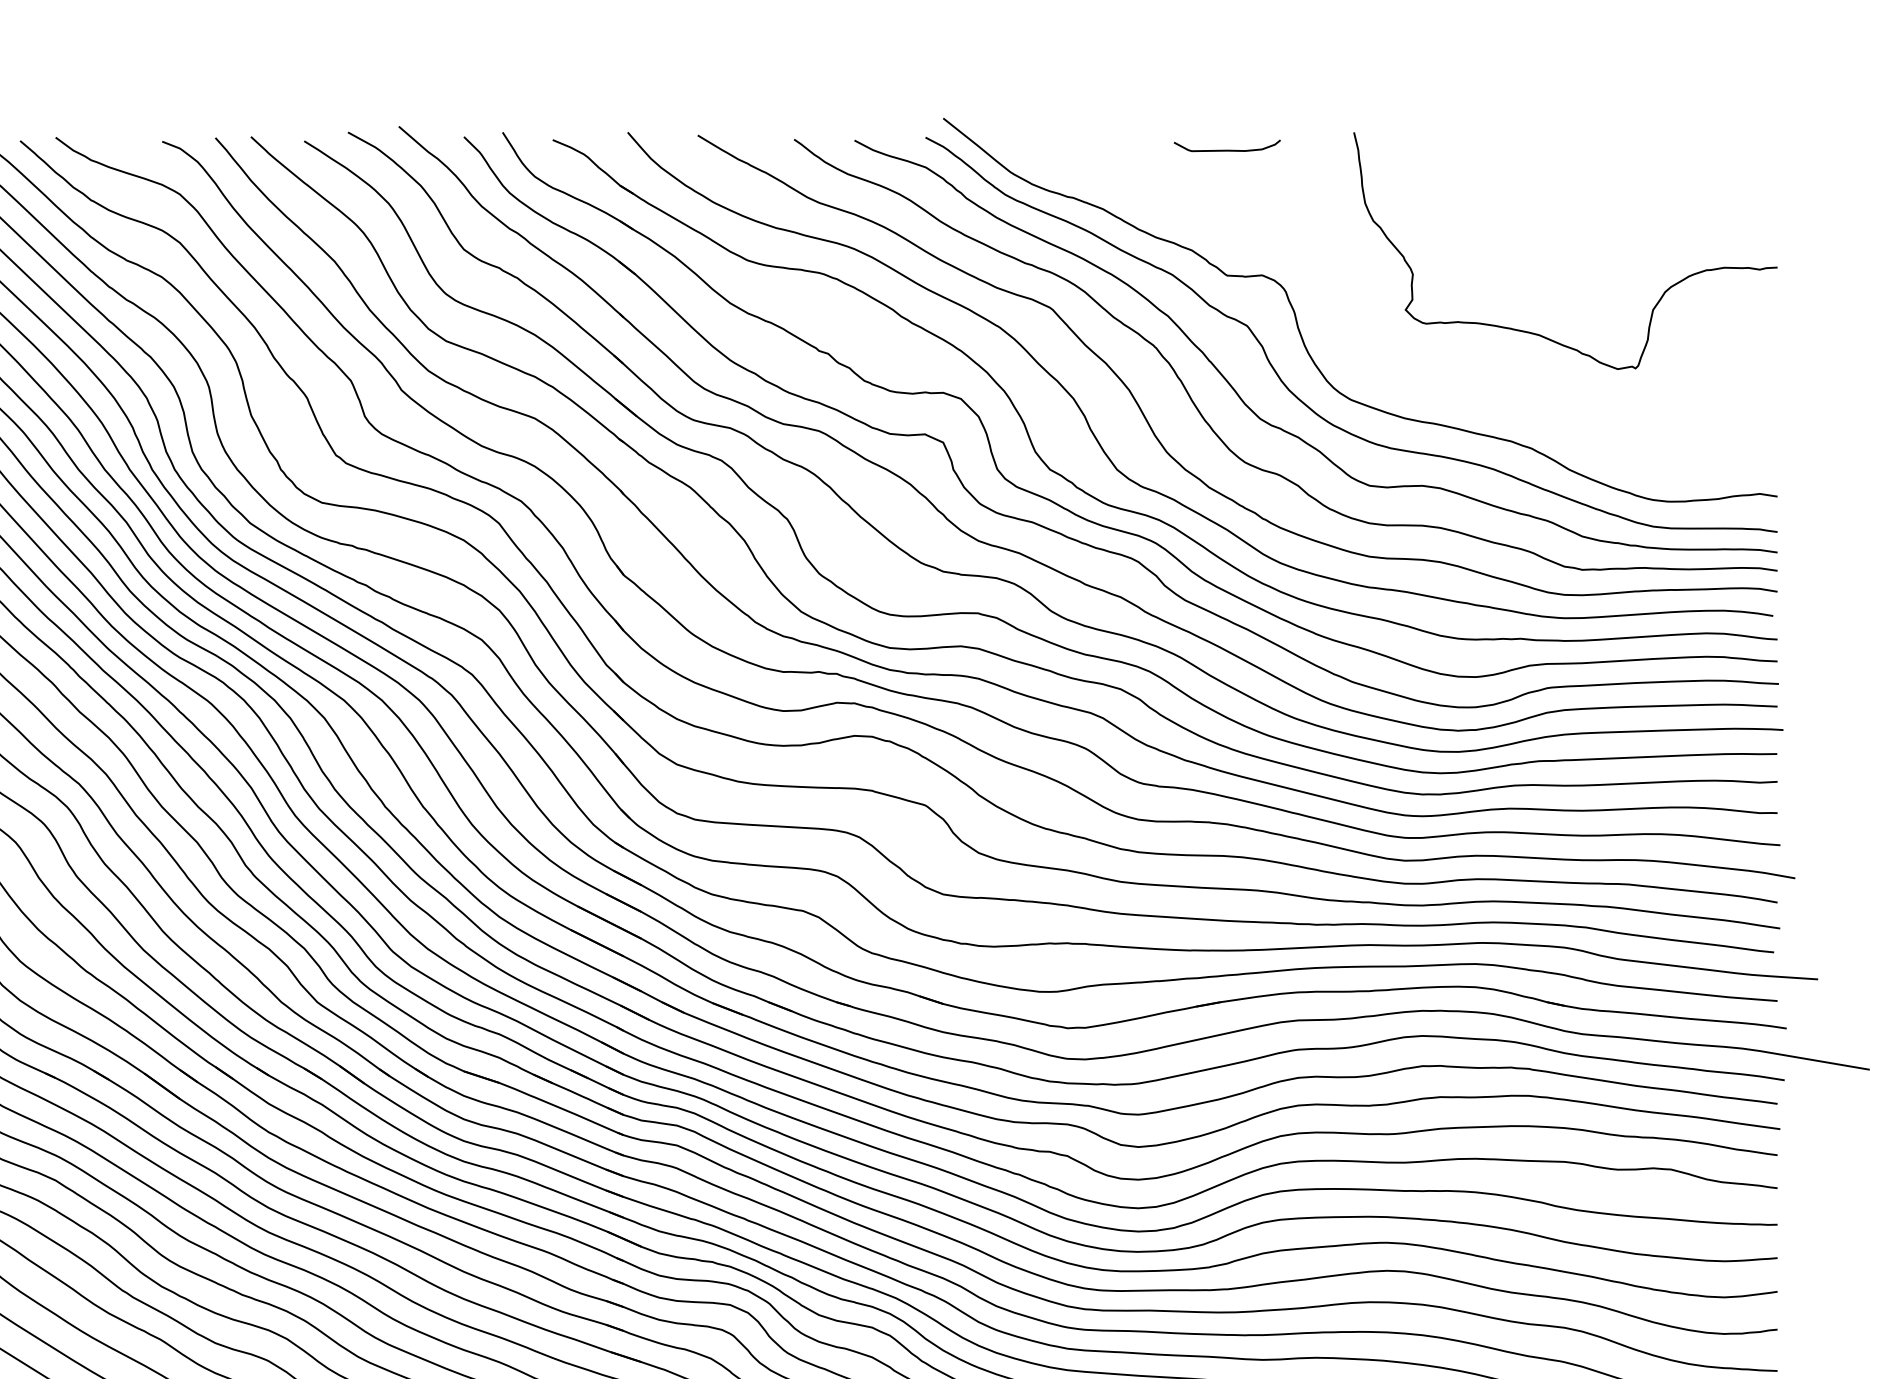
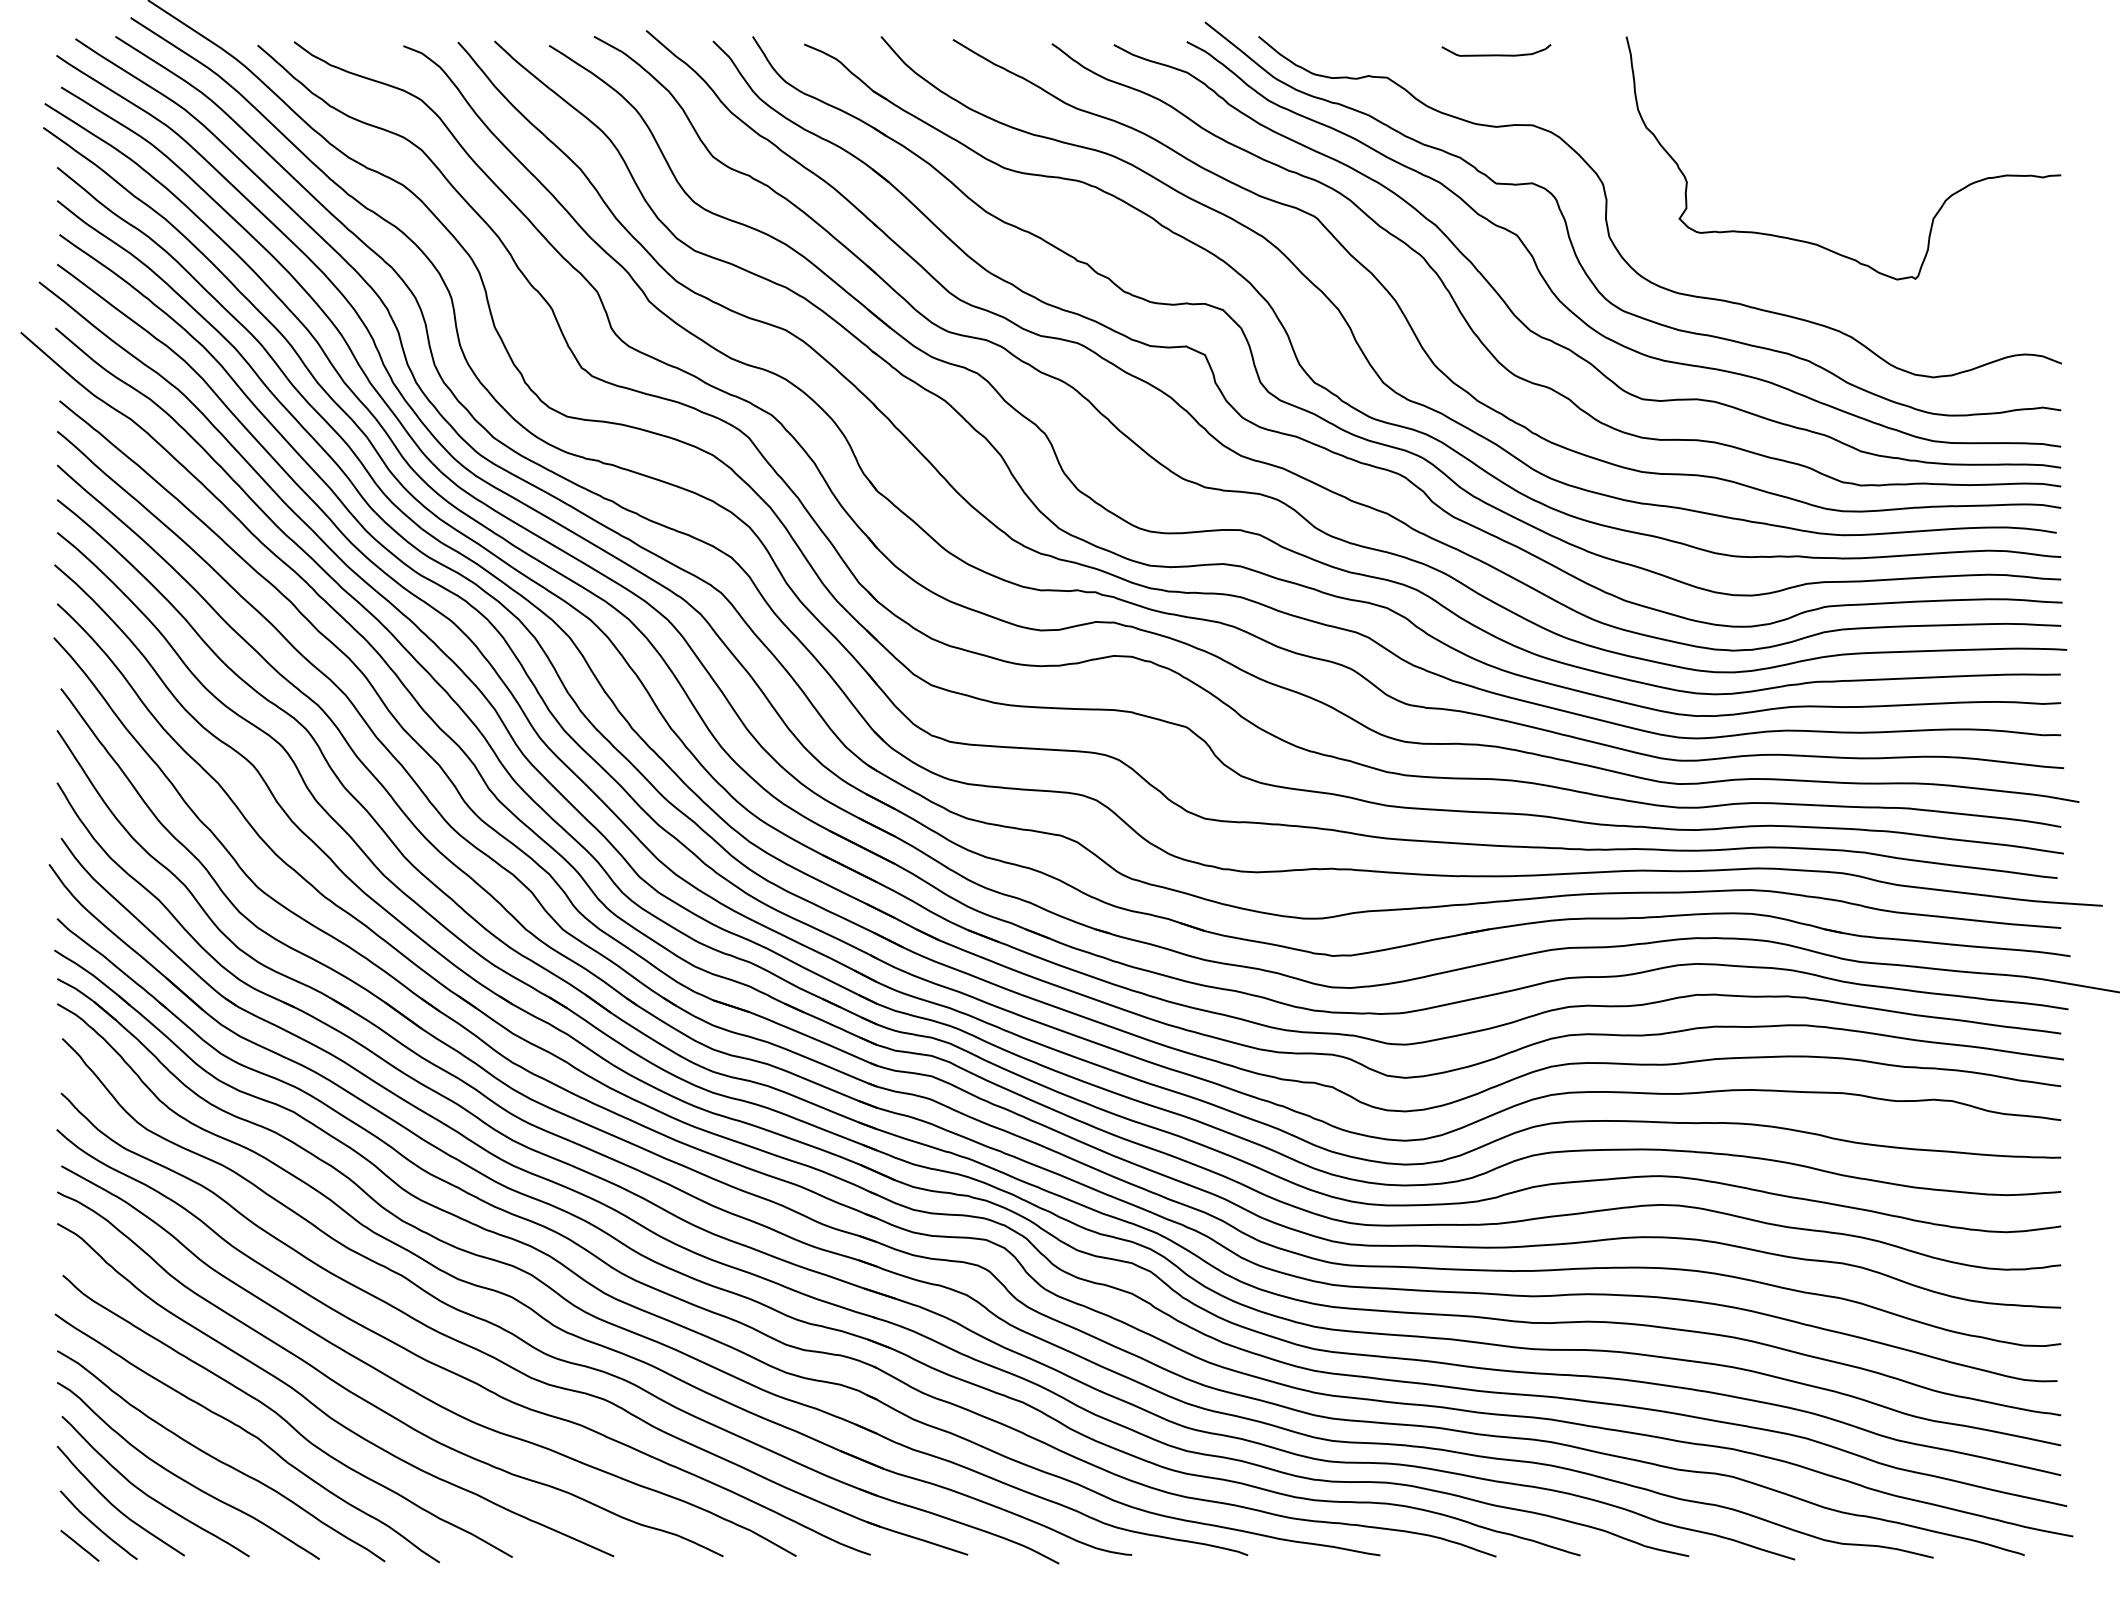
curve: (1335, 298) -> (1607, 207), added

